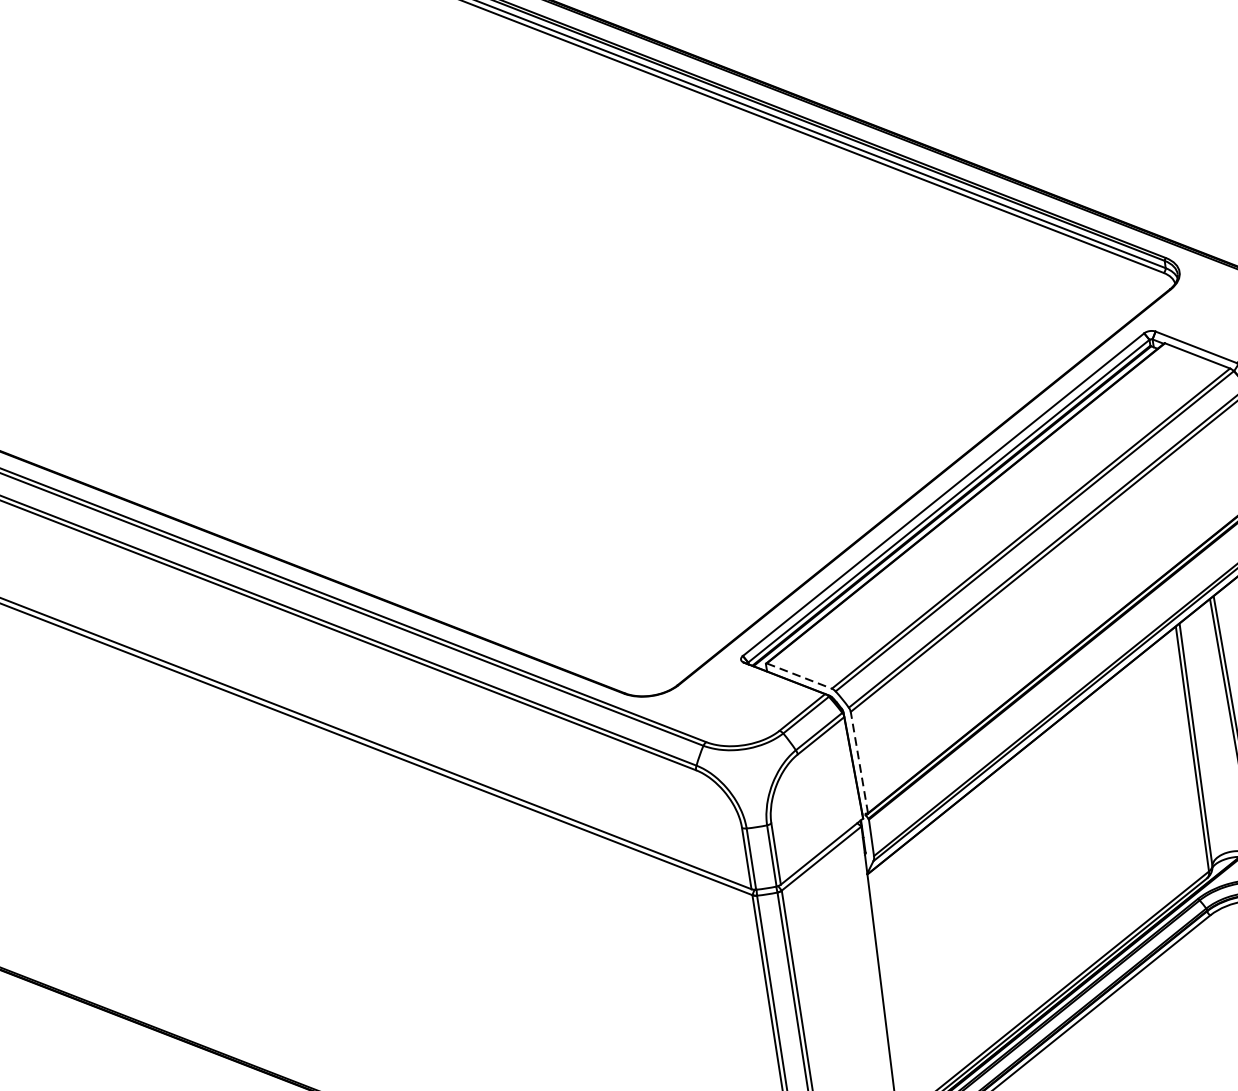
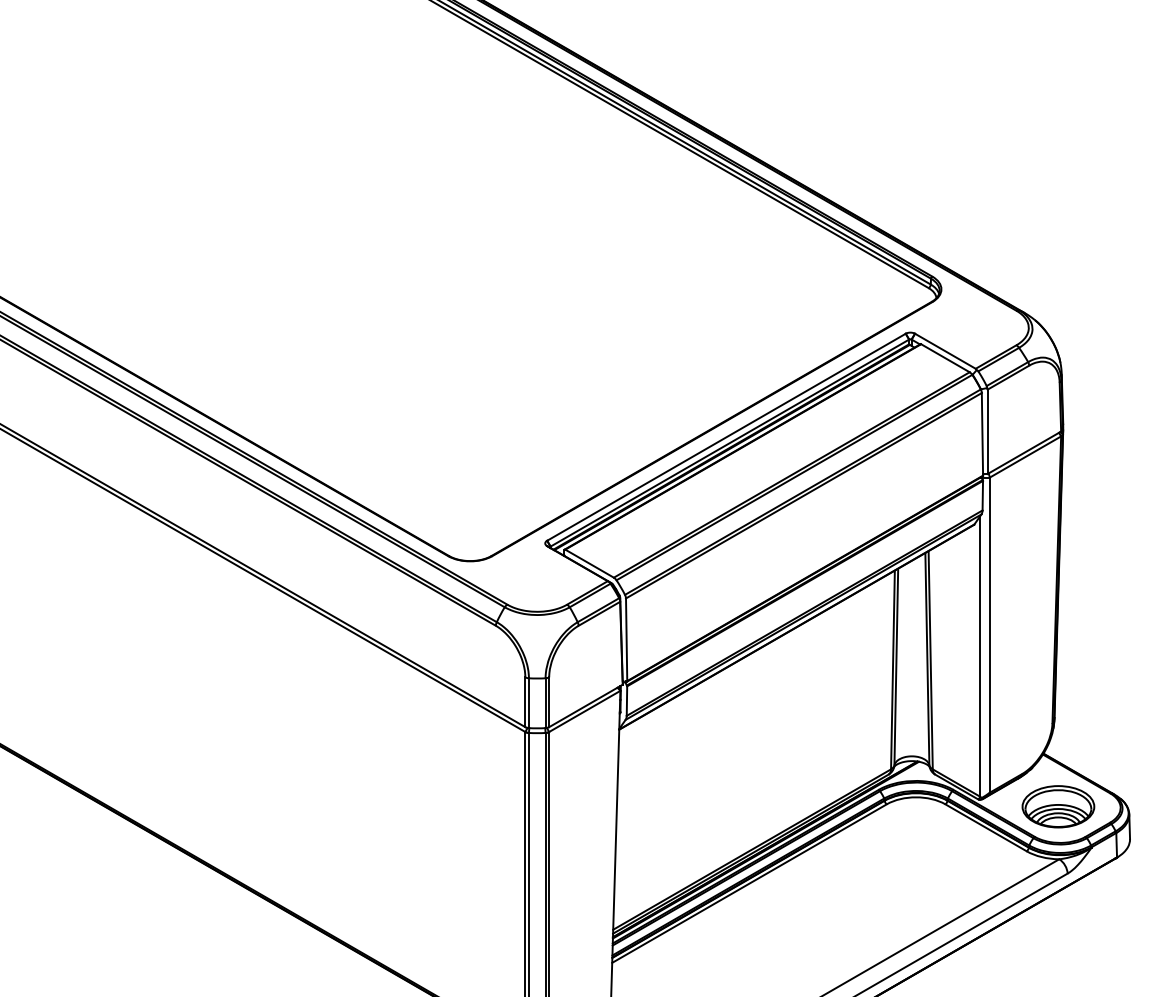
line: (800, 675) -> (590, 563), dashed -> solid
line: (859, 762) -> (626, 639), dashed -> solid

